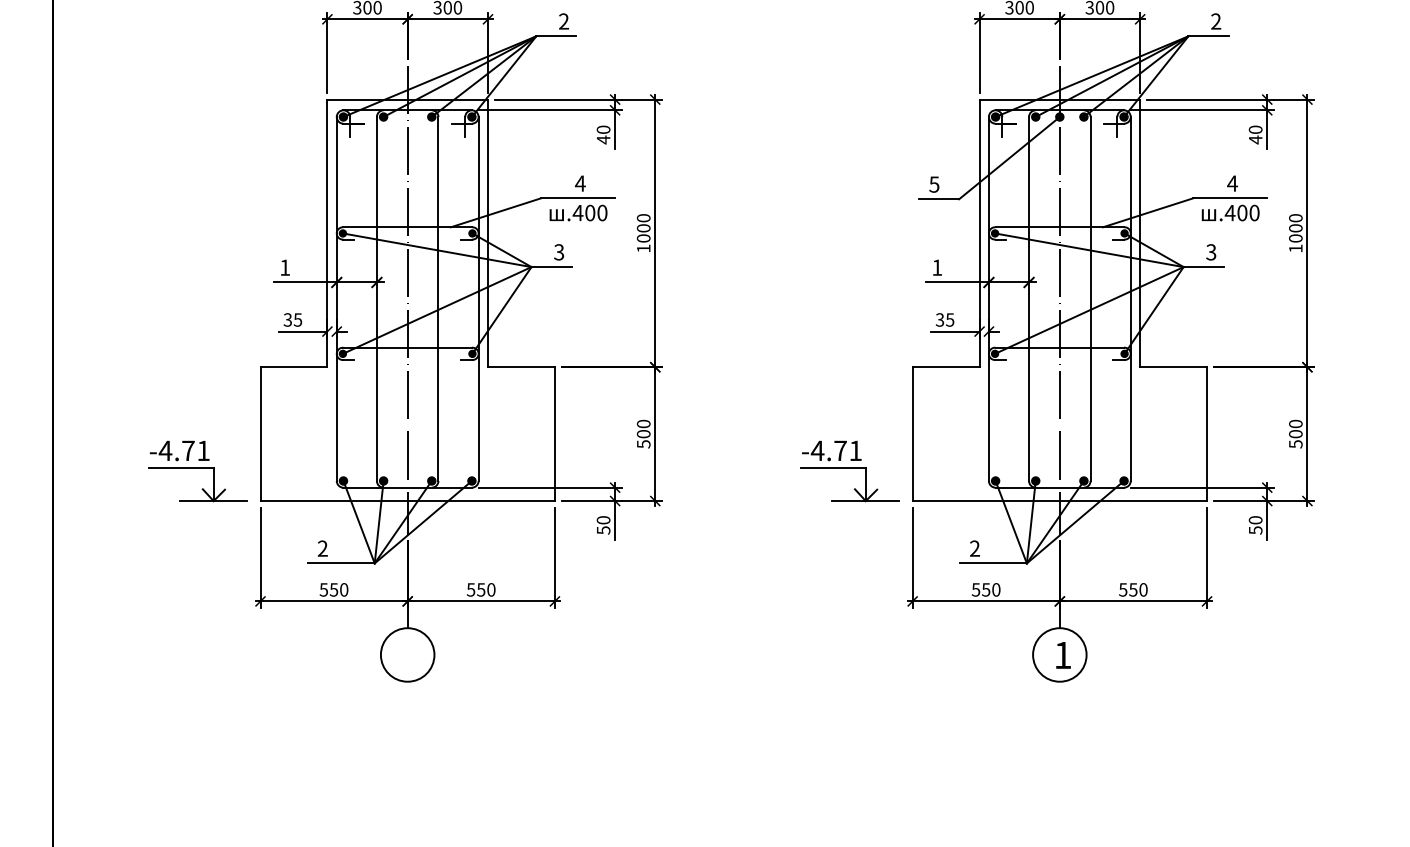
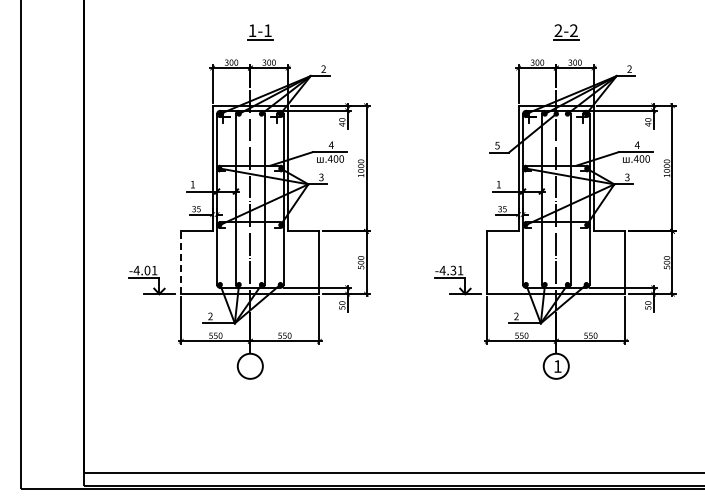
line: (260, 433) -> (181, 262), solid -> dashed
text: (188, 450) -> (147, 270), -4.71 -> -4.01
text: (840, 450) -> (453, 270), -4.71 -> -4.31

